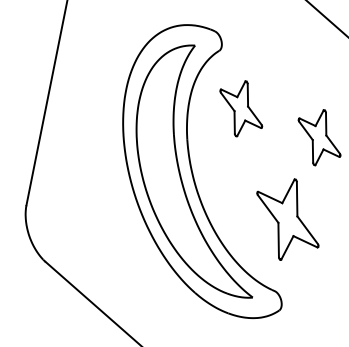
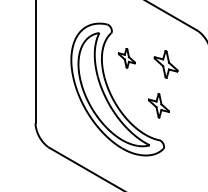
part: (240, 109) -> (126, 58), size x0.7
part: (286, 219) -> (158, 105), size x0.6

